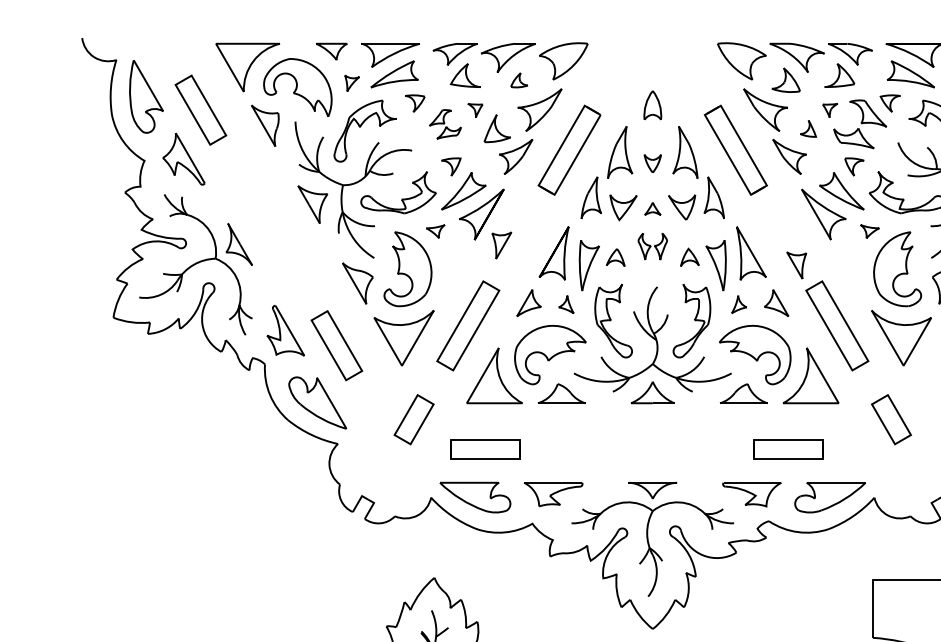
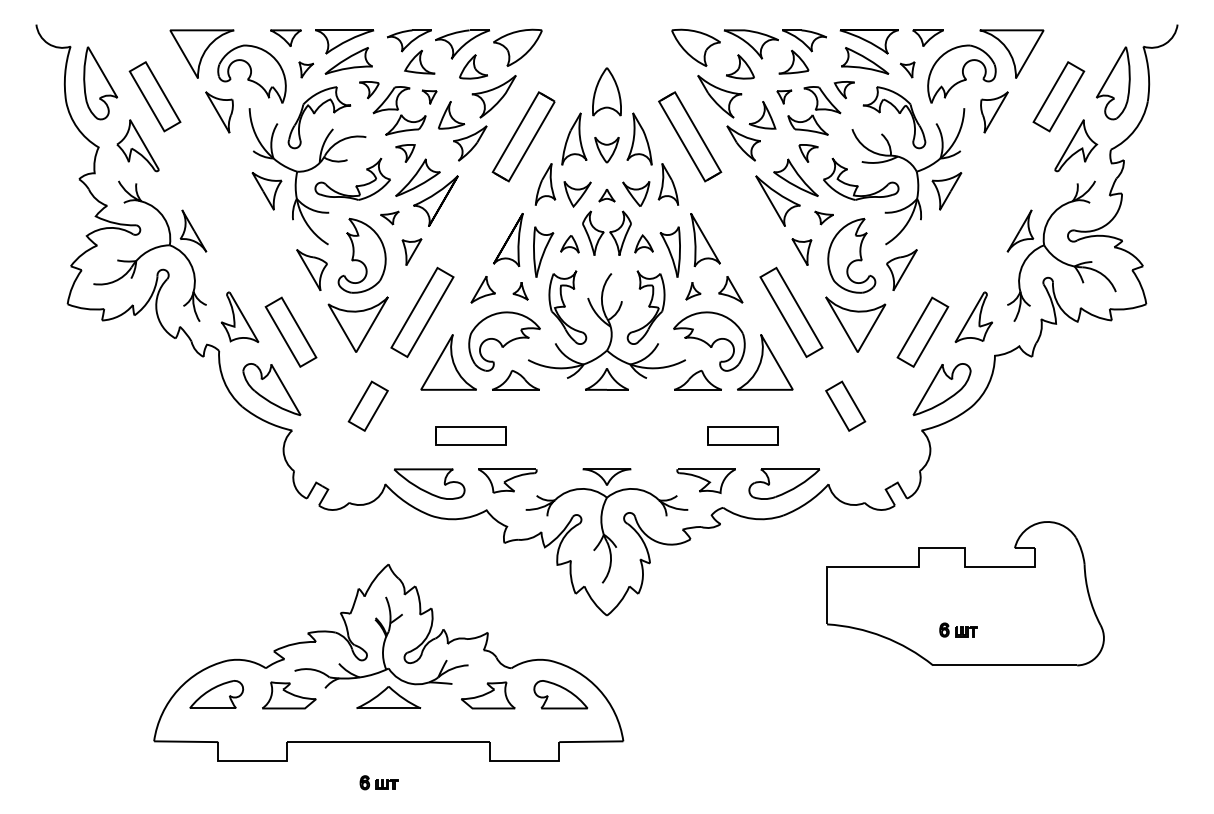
part: (519, 79) -> (473, 66), size x1.67
part: (652, 104) -> (606, 91), size x1.67
part: (445, 123) -> (399, 110), size x1.67
part: (808, 128) -> (762, 115), size x1.67
part: (652, 163) -> (606, 150), size x1.43
part: (501, 244) -> (411, 251), moved
part: (652, 245) -> (606, 232), size x1.67
part: (796, 264) -> (801, 251), moved
part: (485, 448) -> (470, 435), moved

